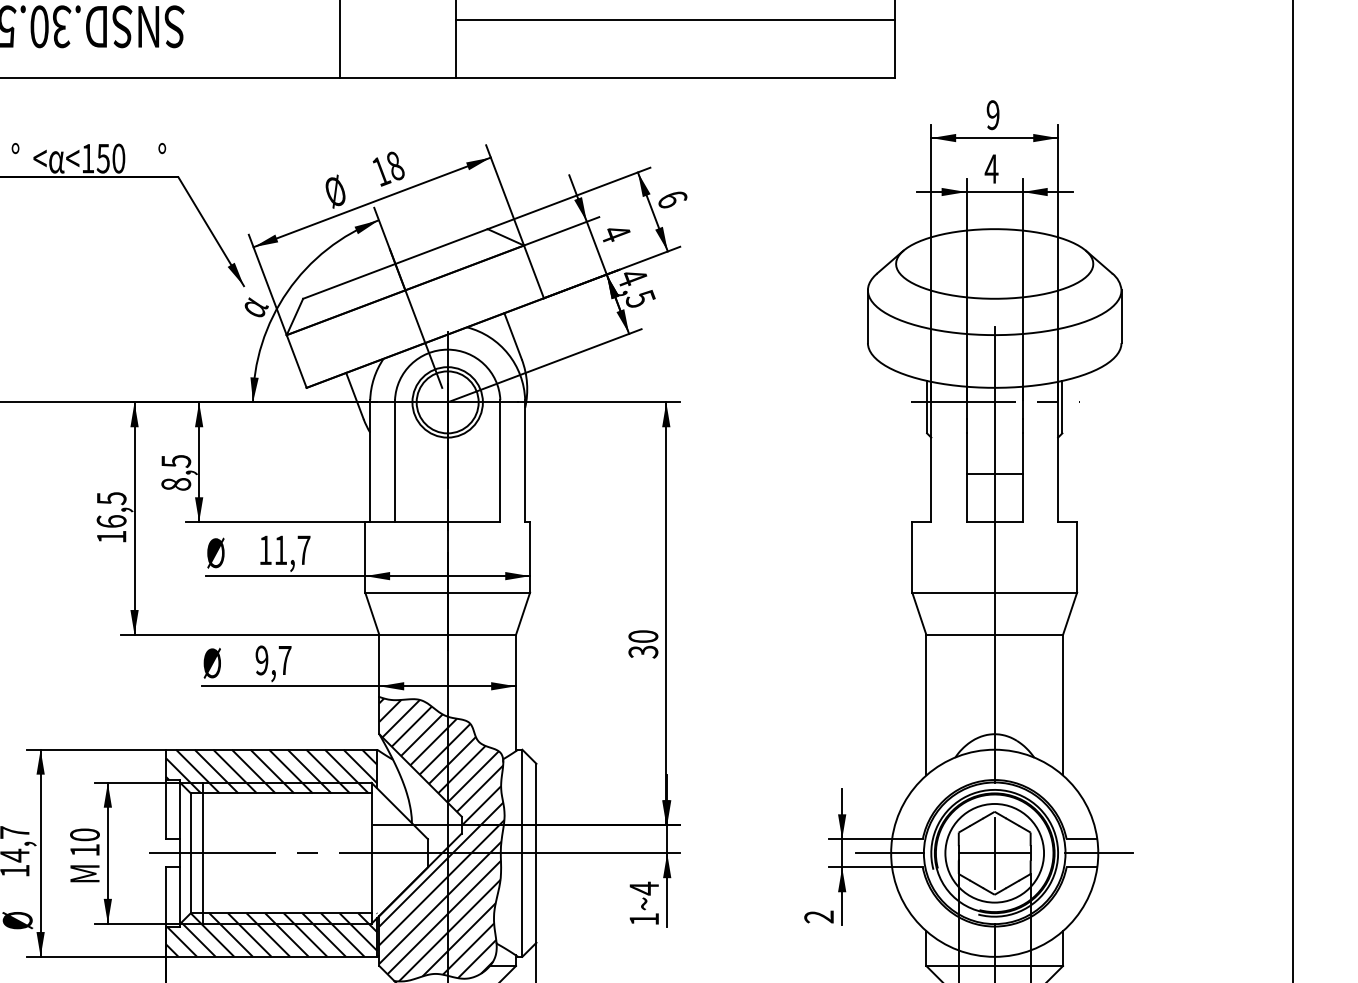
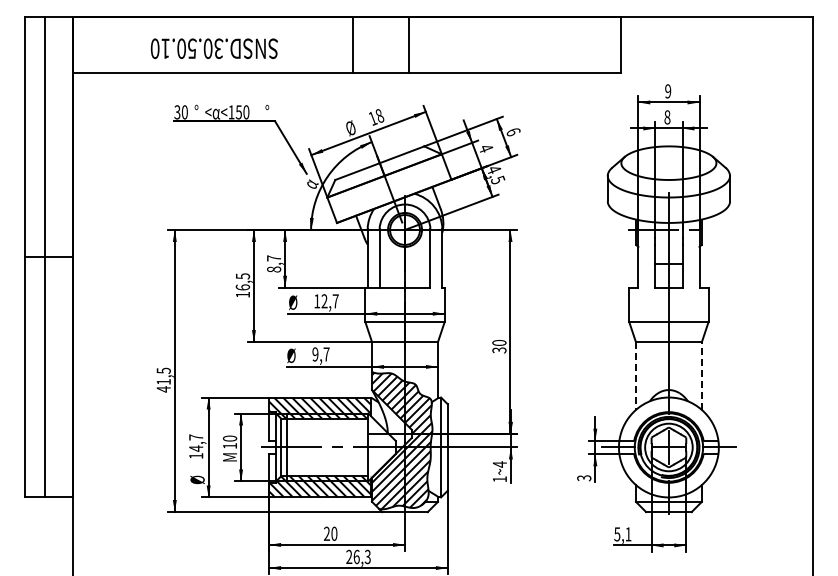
line: (674, 19) -> (514, 45), removed
text: (991, 169) -> (667, 117), 4 -> 8
text: (177, 461) -> (274, 258), 8,5 -> 8,7
text: (280, 550) -> (324, 301), 11,7 -> 12,7
line: (925, 706) -> (635, 376), solid -> dashed
line: (1062, 706) -> (701, 376), solid -> dashed
text: (819, 917) -> (584, 478), 2 -> 3

